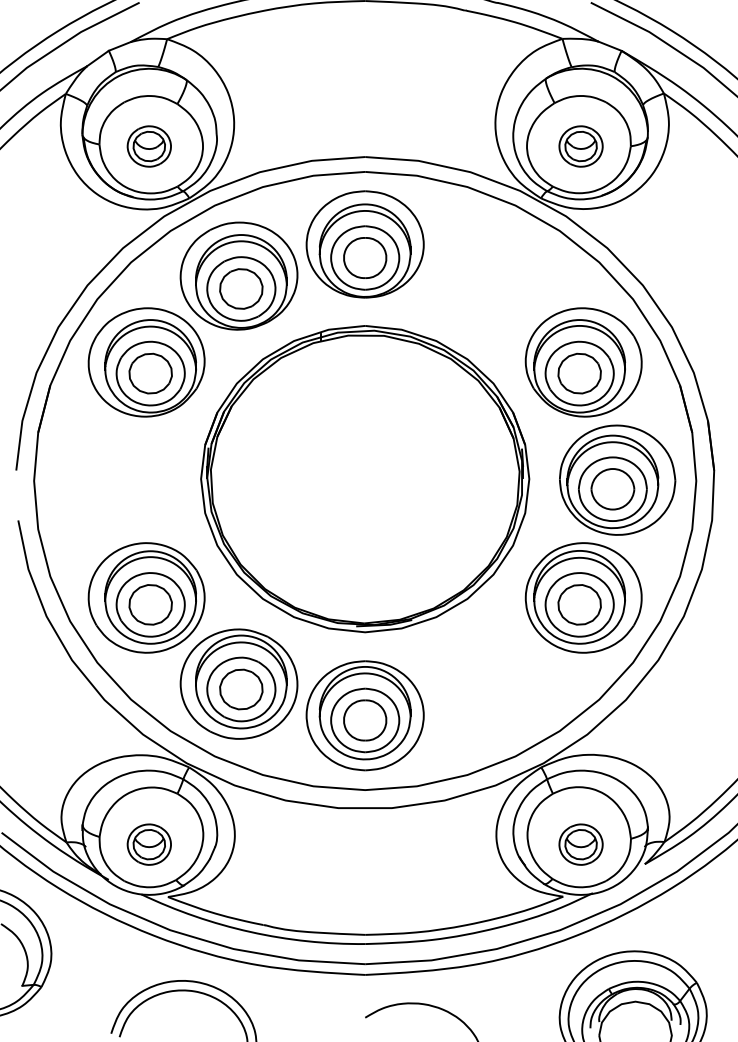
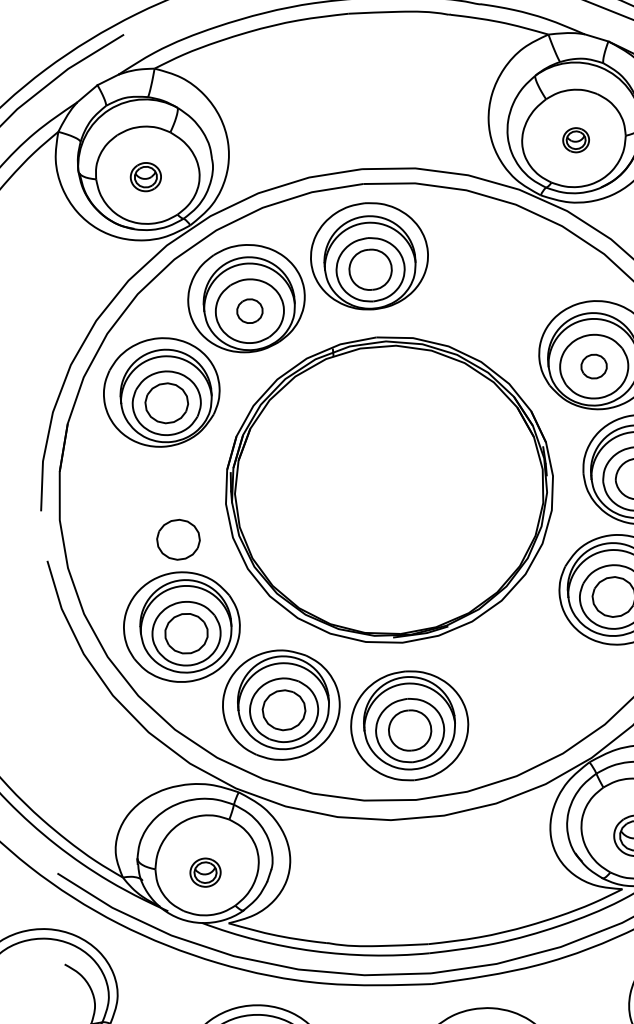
part: (148, 146) -> (145, 177), size x0.7
part: (580, 146) -> (575, 140), size x0.6
part: (241, 288) -> (249, 310), size x0.6
part: (579, 373) -> (593, 366), size x0.6
part: (150, 510) -> (178, 539), added
part: (148, 844) -> (204, 872), size x0.7

